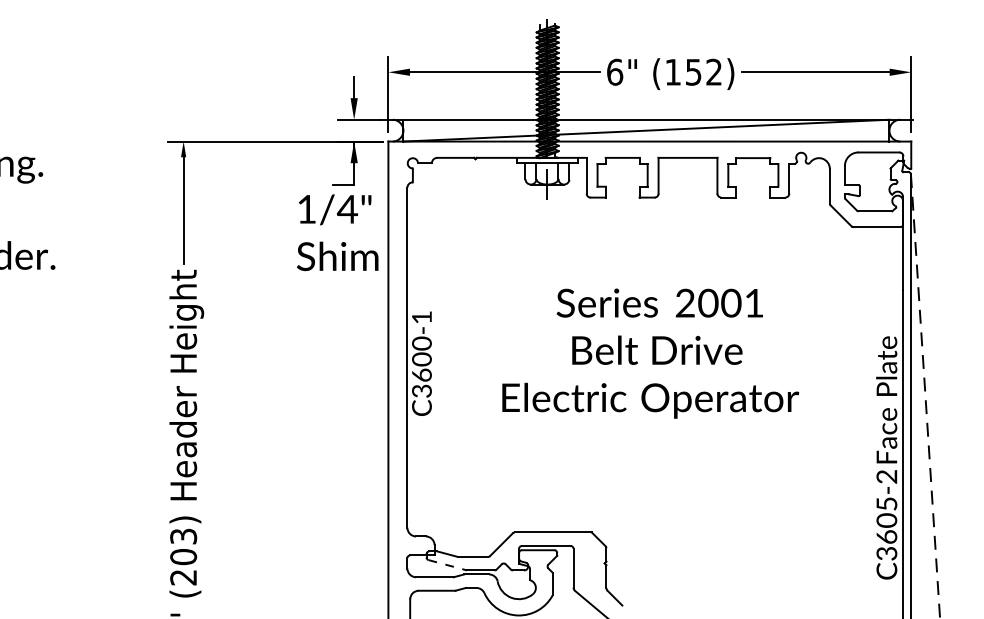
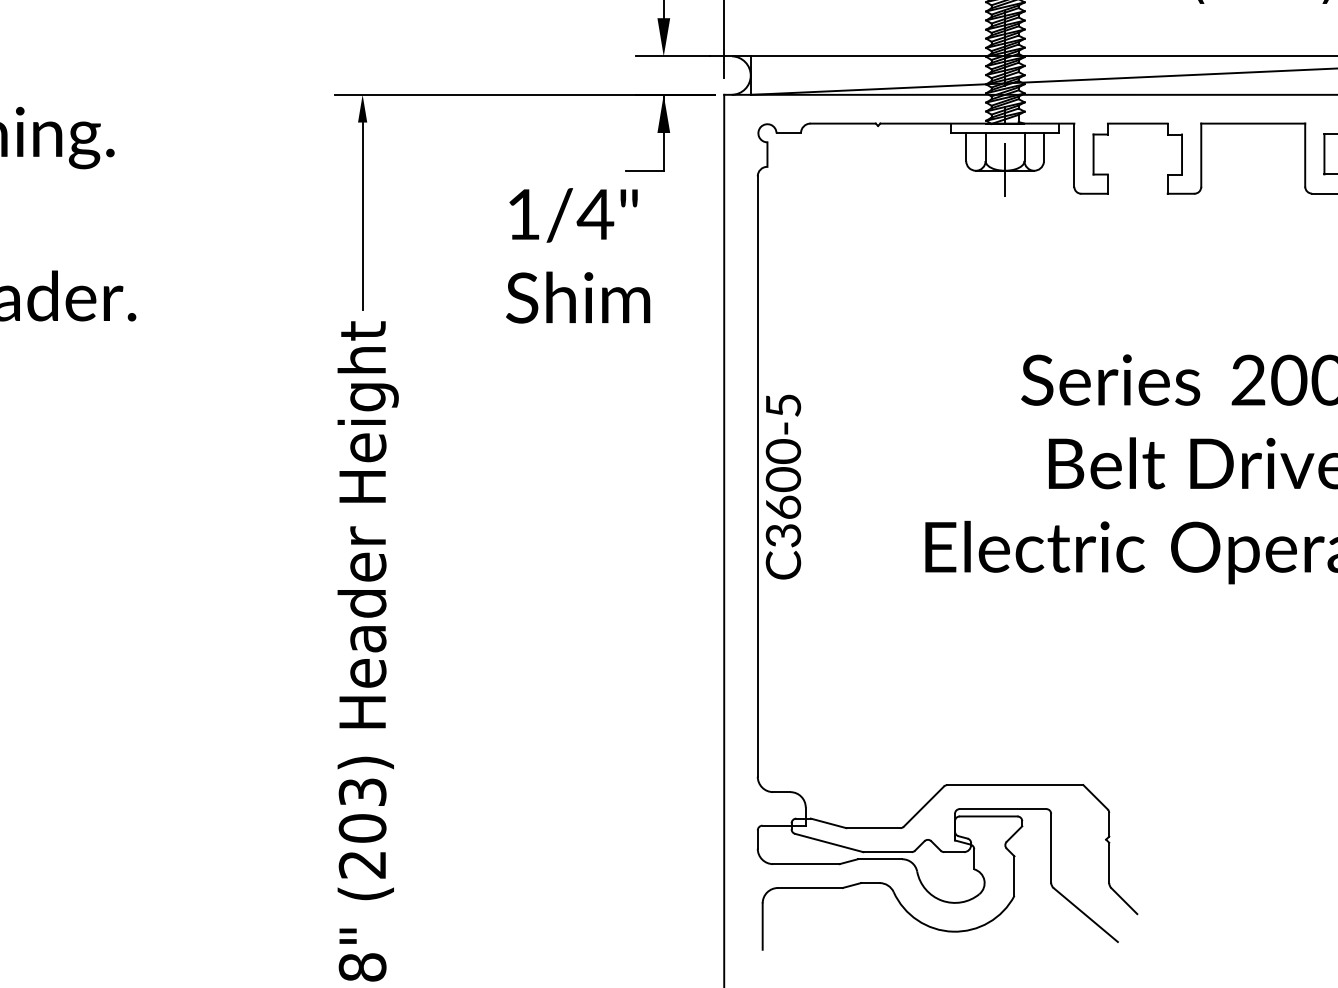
text: (337, 232) -> (577, 255), moved
text: (421, 317) -> (782, 405), C3600-1 -> C3600-5
line: (448, 565) -> (830, 843), dashed -> solid

